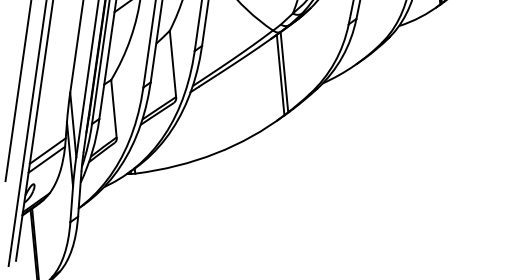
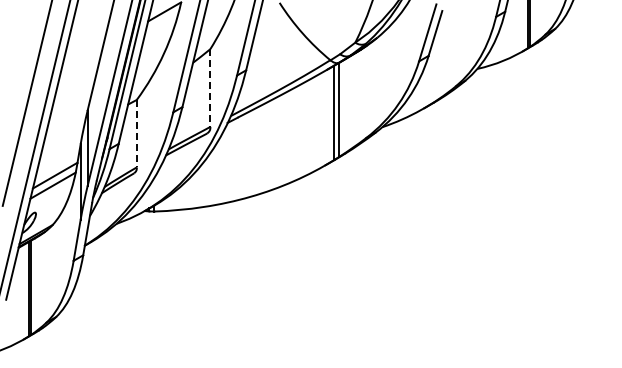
line: (173, 64) -> (210, 88), solid -> dashed
line: (113, 108) -> (136, 133), solid -> dashed

